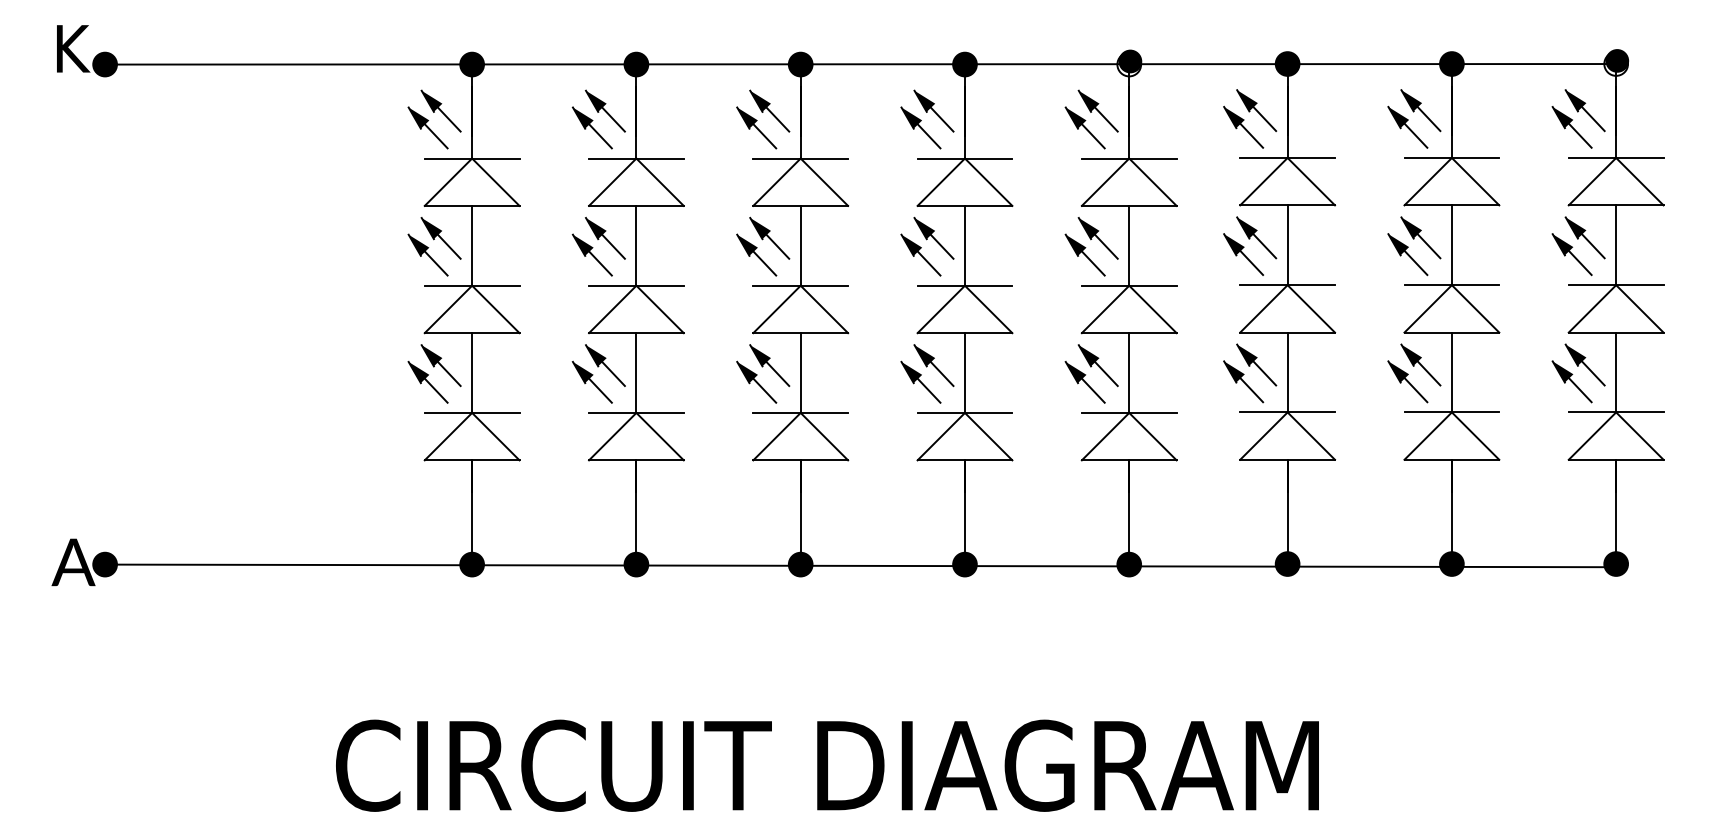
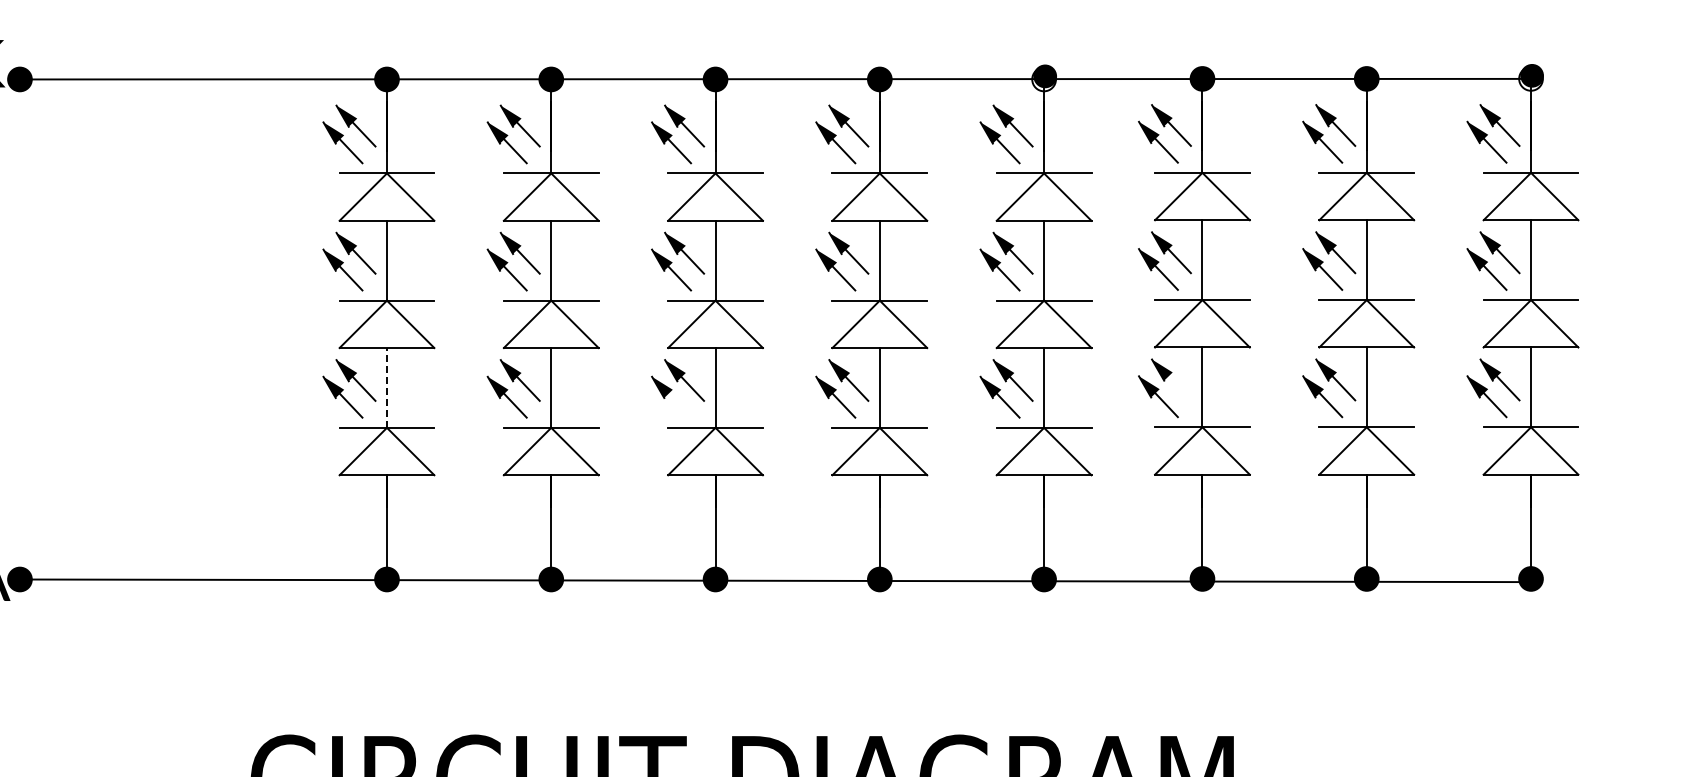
line: (472, 373) -> (387, 388), solid -> dashed
line: (1264, 373) -> (1179, 388), removed
line: (764, 390) -> (679, 405), removed

